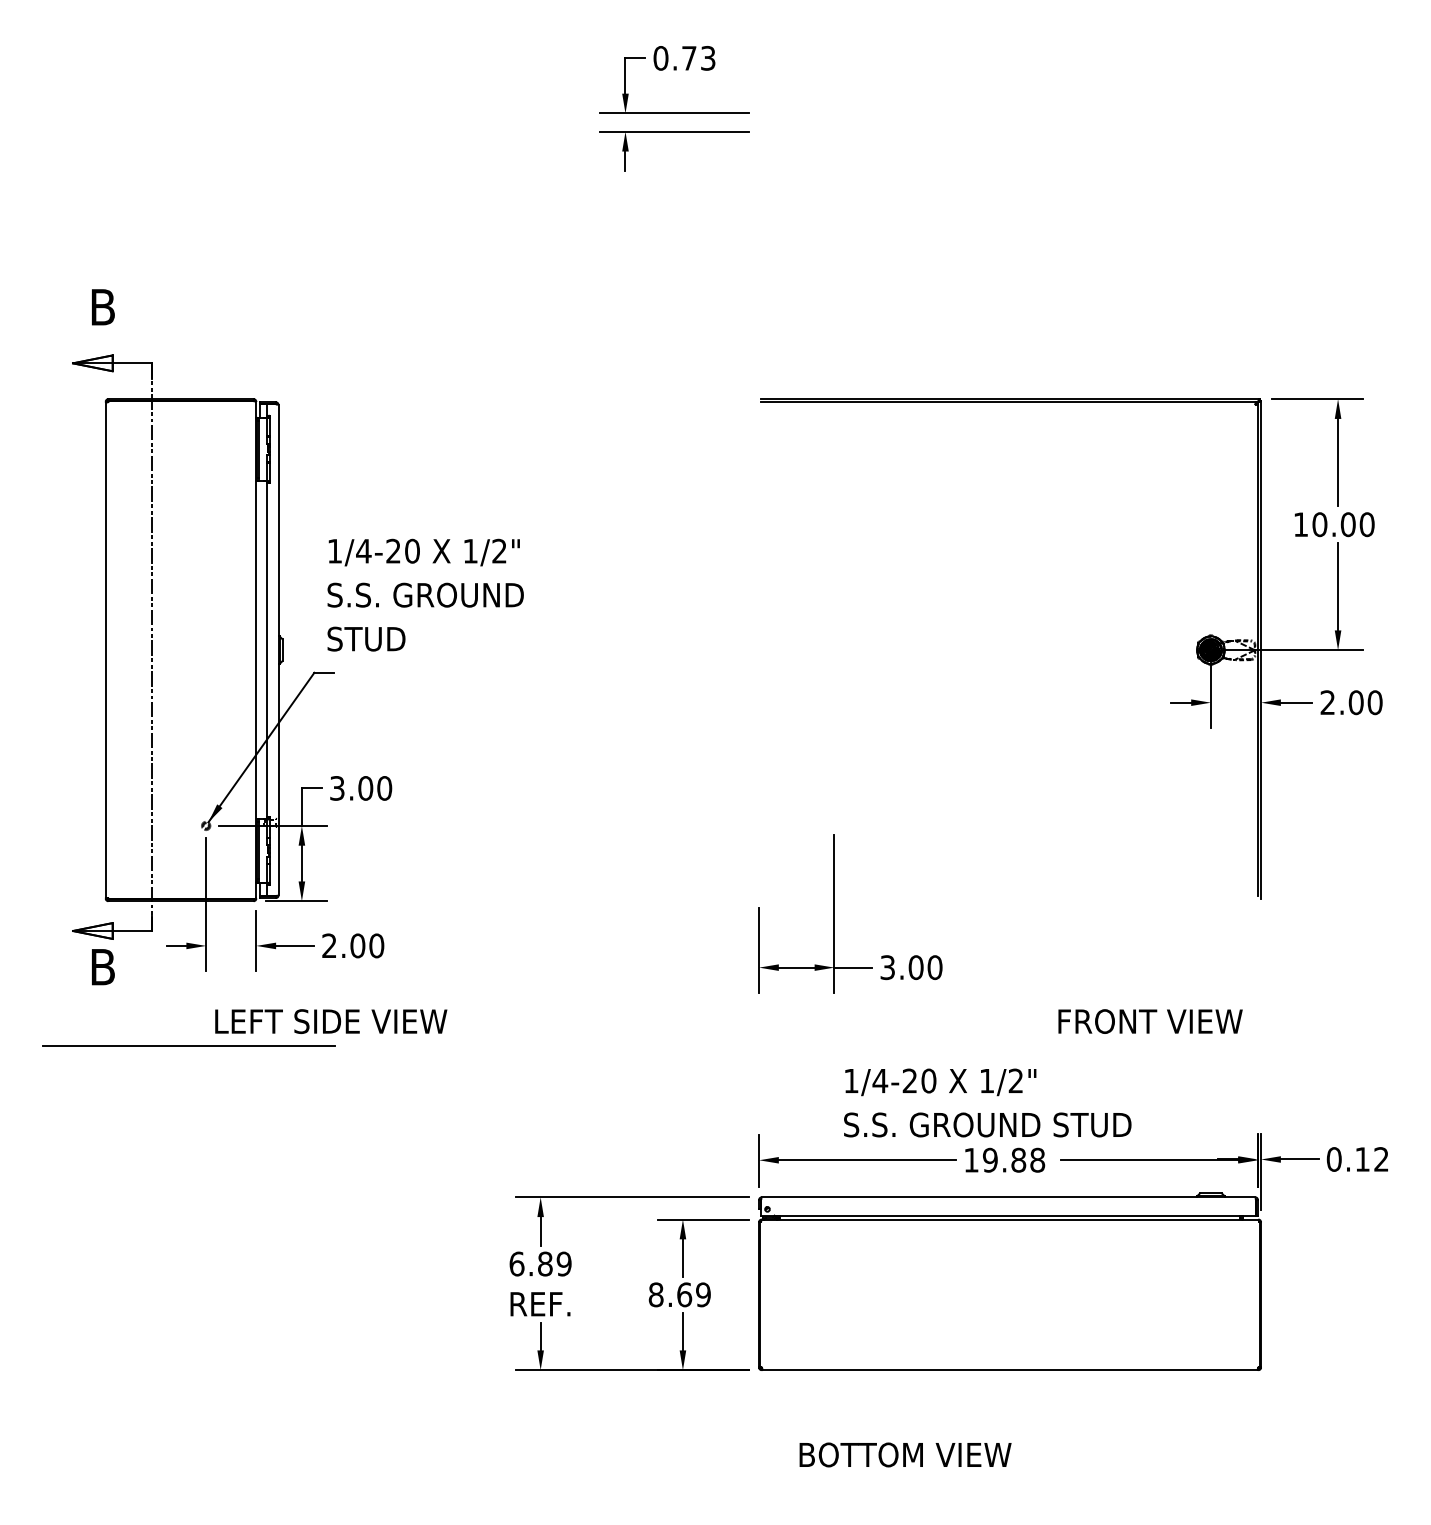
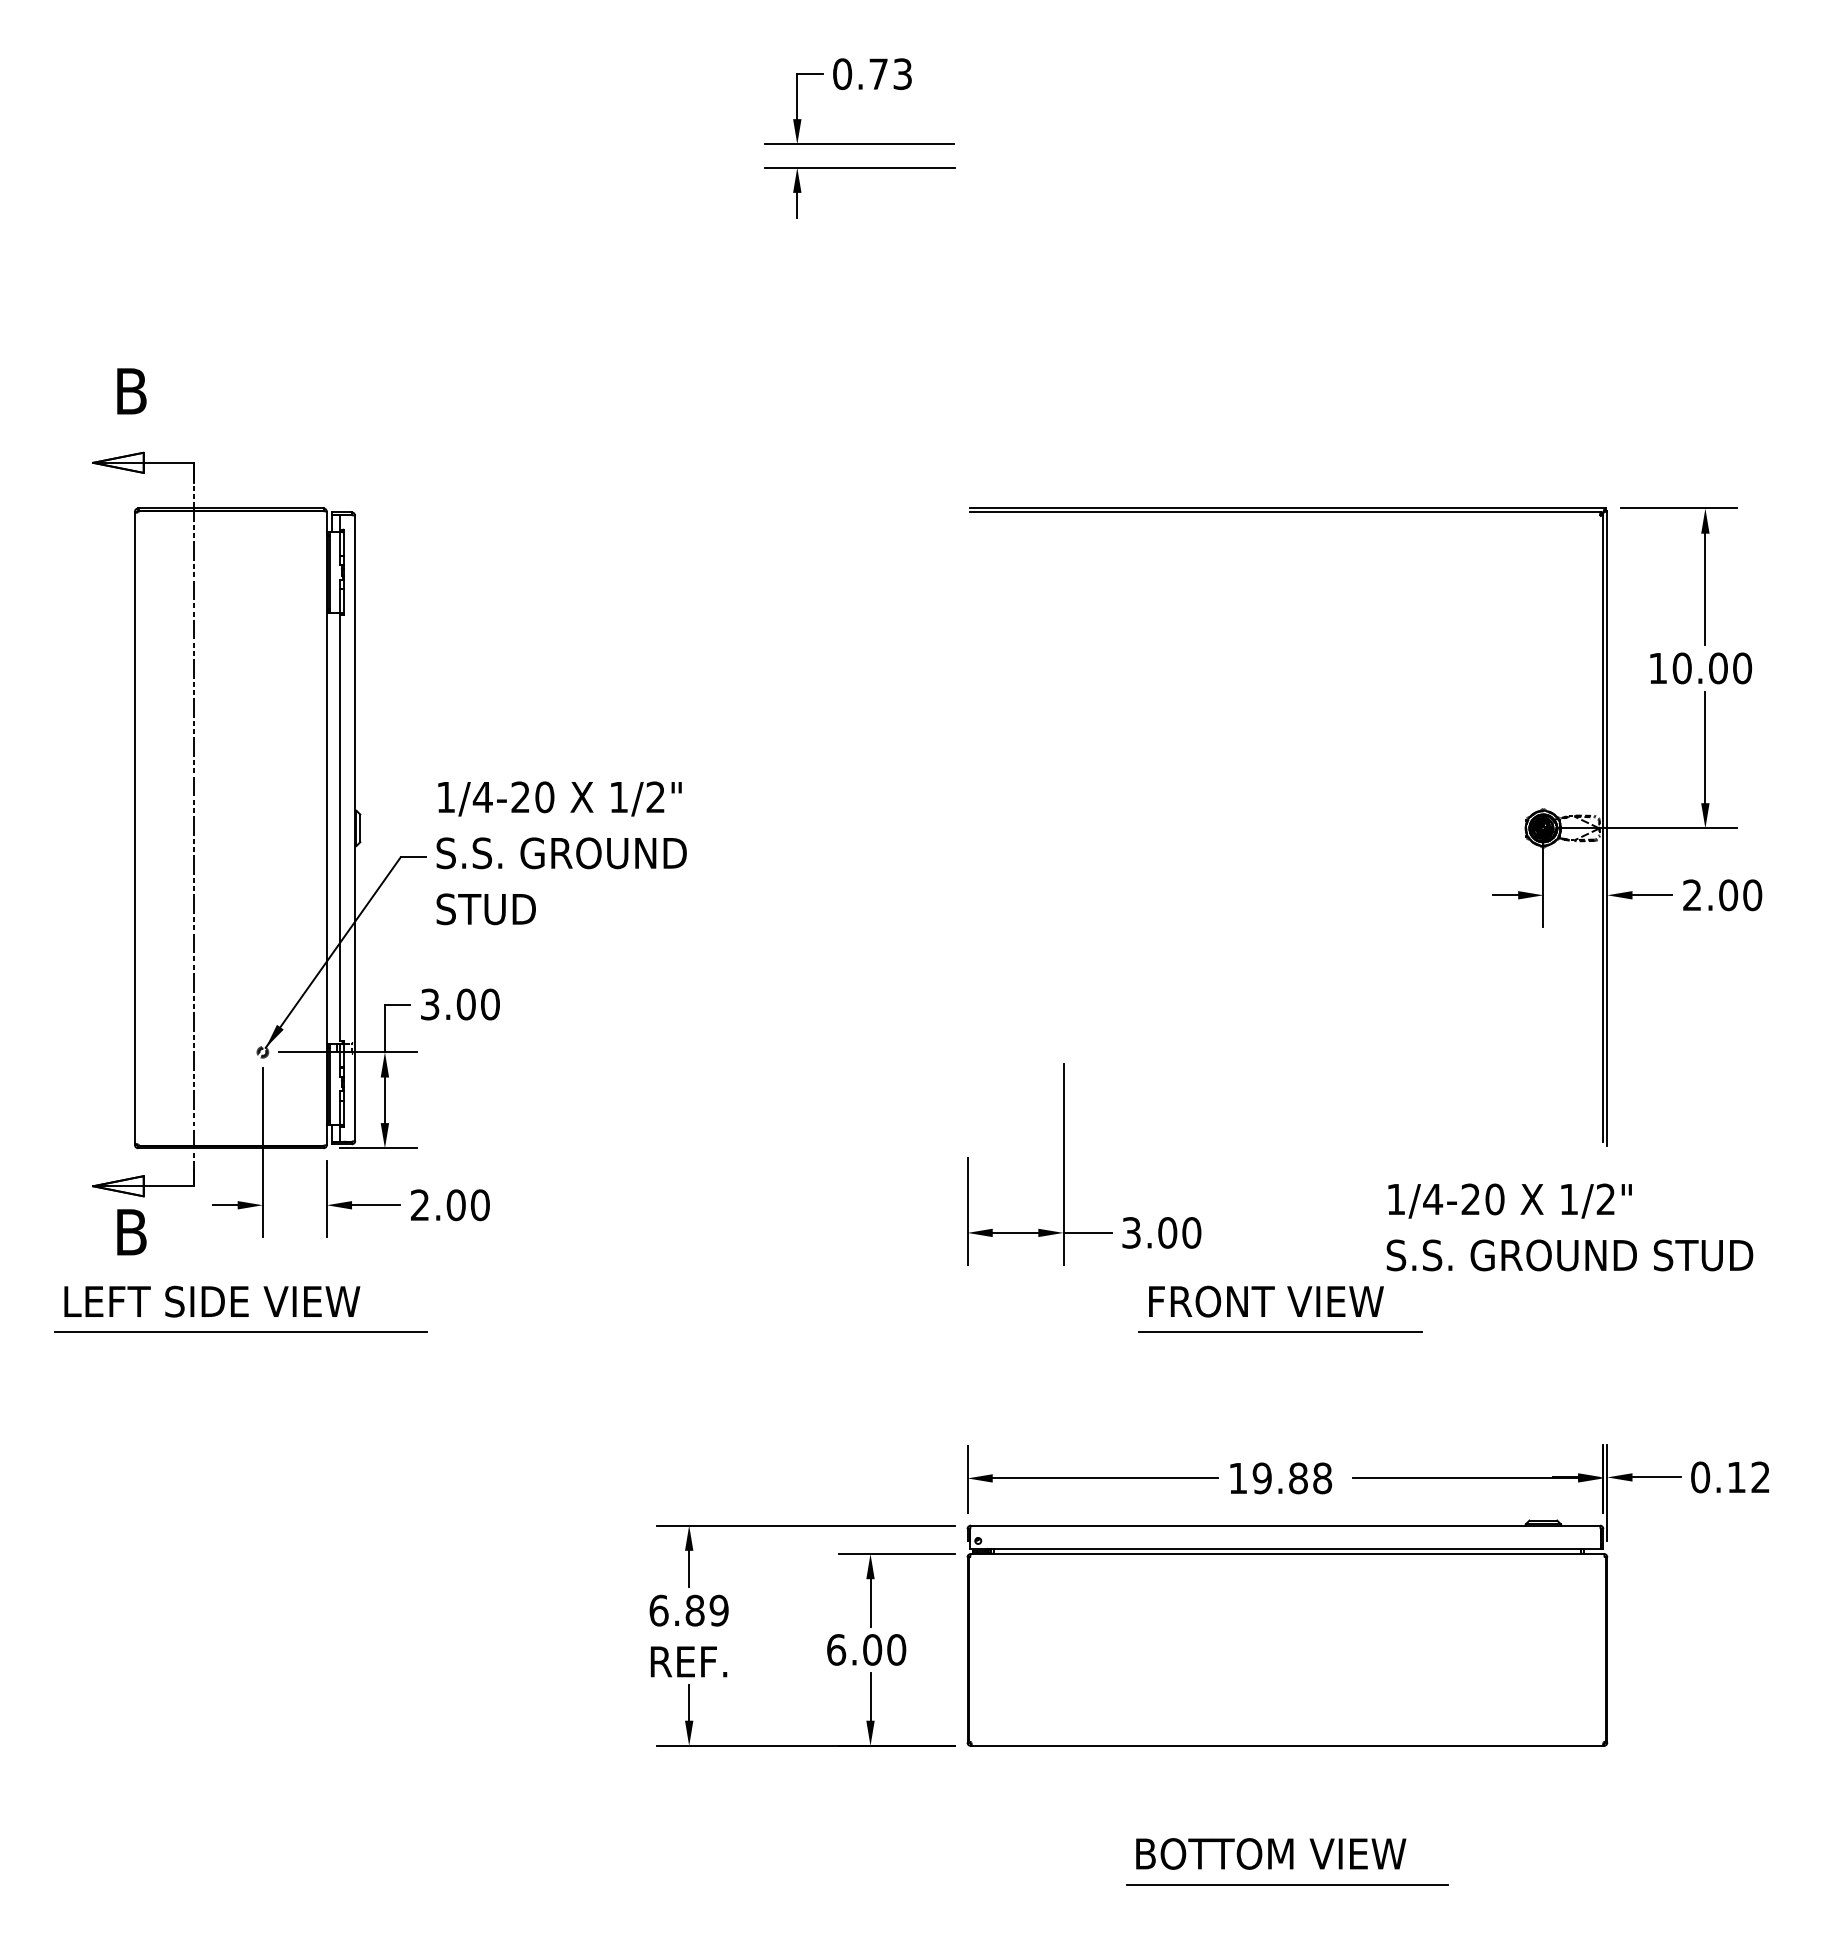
text: (425, 595) -> (561, 853), moved
text: (331, 1021) -> (212, 1301), moved
text: (1150, 1021) -> (1266, 1301), moved
line: (1004, 1045) -> (1280, 1332), added
text: (987, 1103) -> (1569, 1227), moved
text: (679, 1294) -> (866, 1649), 8.69 -> 6.00
text: (905, 1454) -> (1271, 1853), moved
line: (1010, 1478) -> (1287, 1884), added

